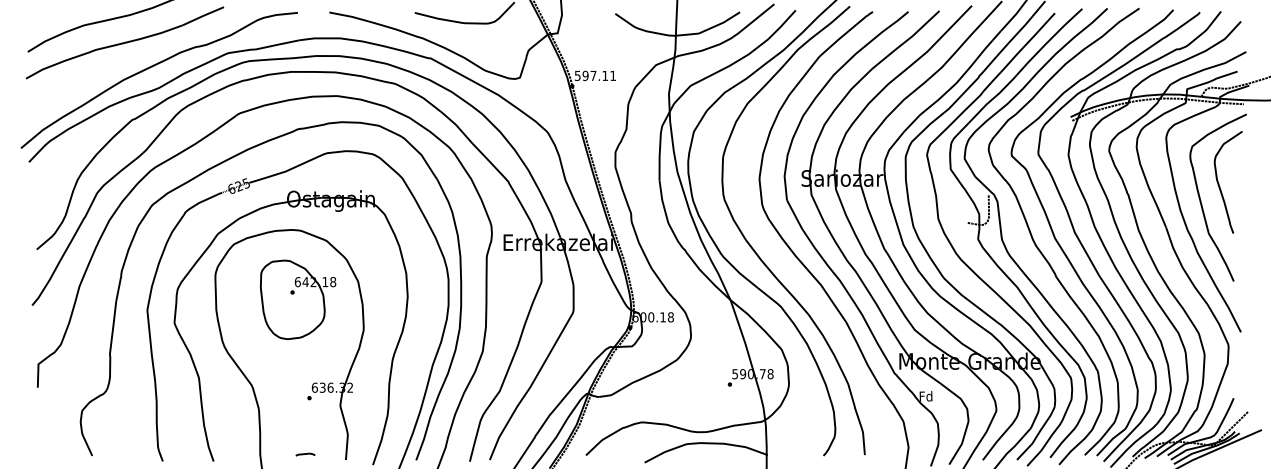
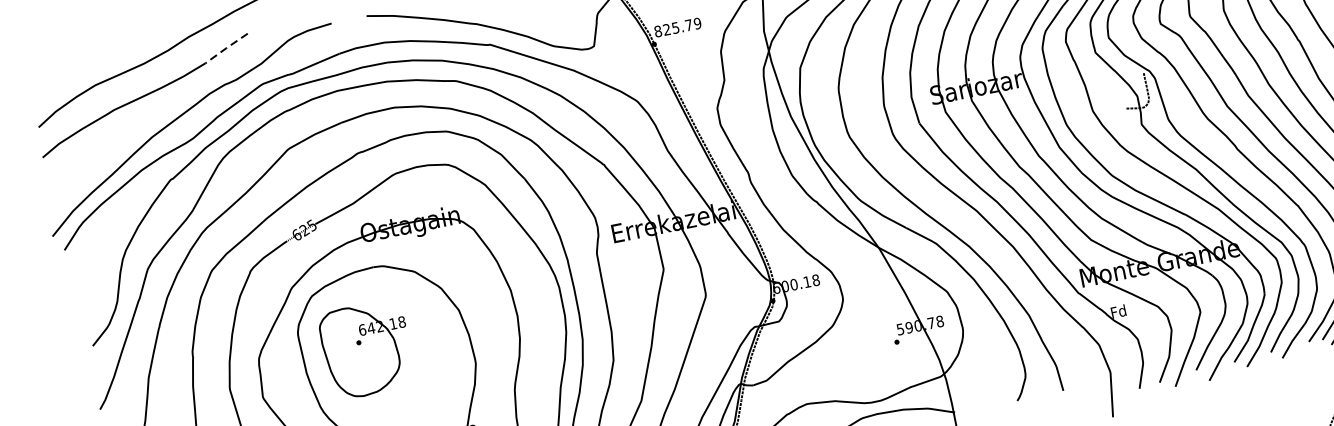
line: (203, 15) -> (226, 47), solid -> dashed
text: (595, 75) -> (677, 27), 597.11 -> 825.79
part: (298, 299) -> (367, 349), moved

